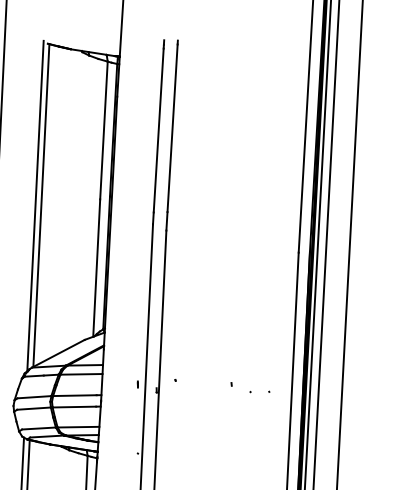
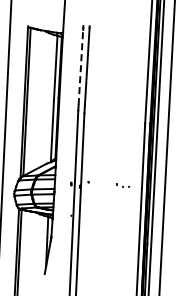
line: (157, 130) -> (80, 67), solid -> dashed
part: (249, 387) -> (122, 185), size x0.7

